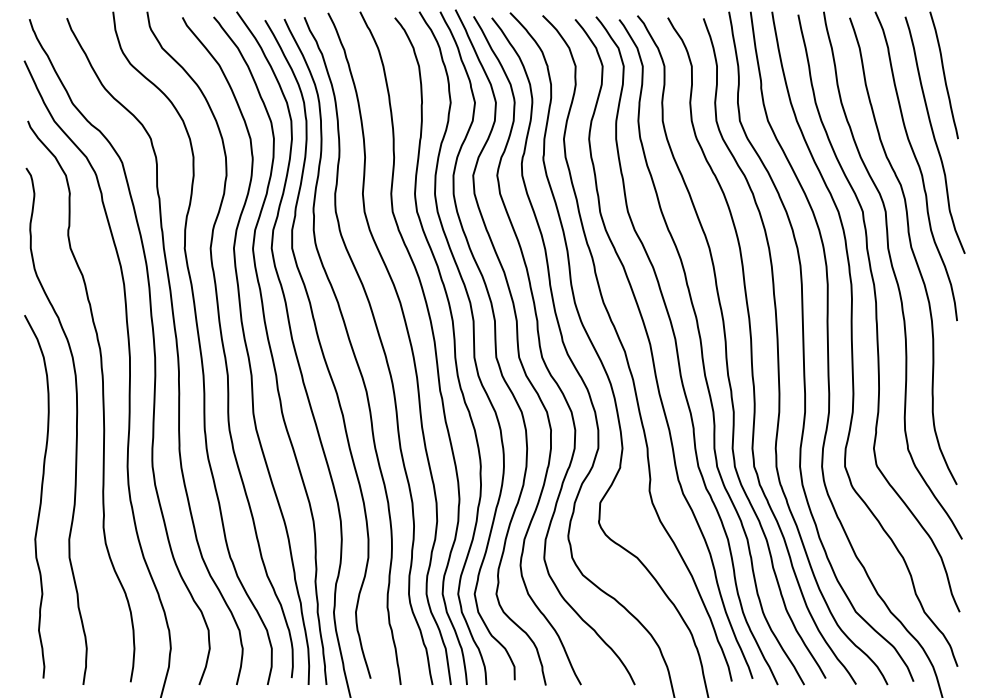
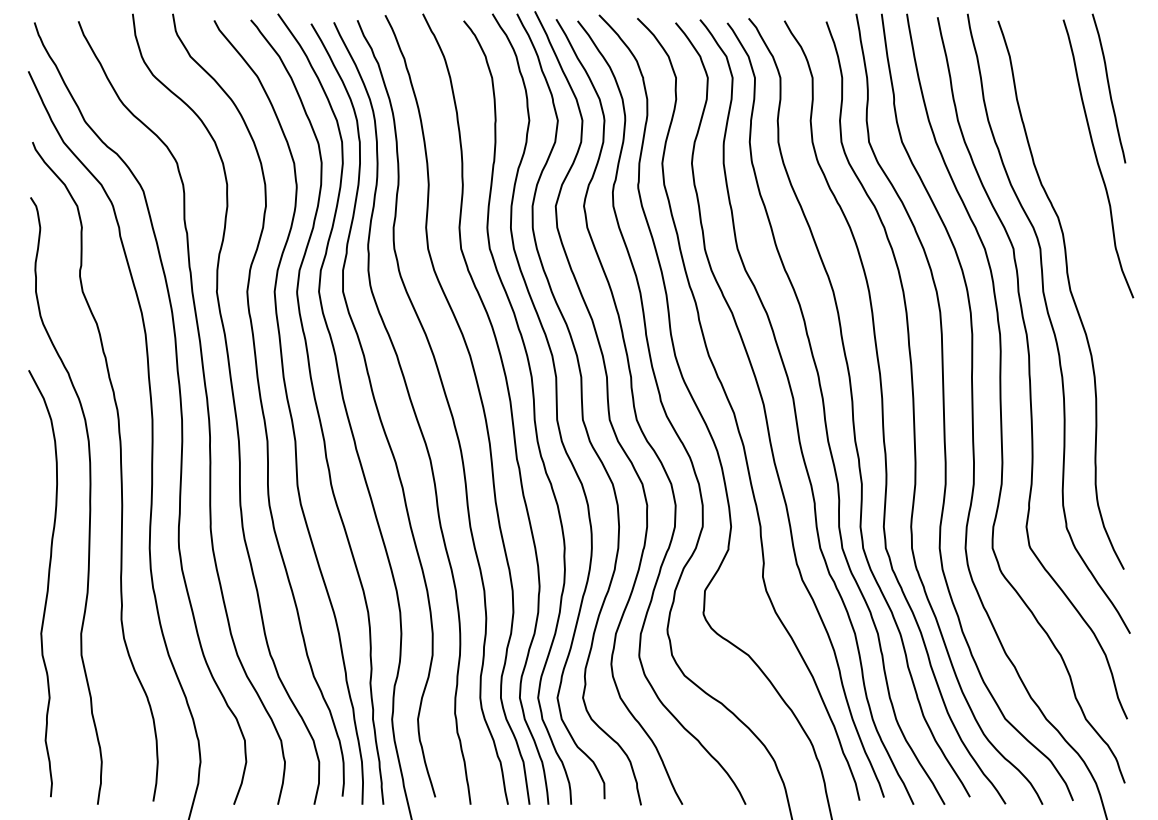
curve: (917, 165) -> (1077, 194), removed

